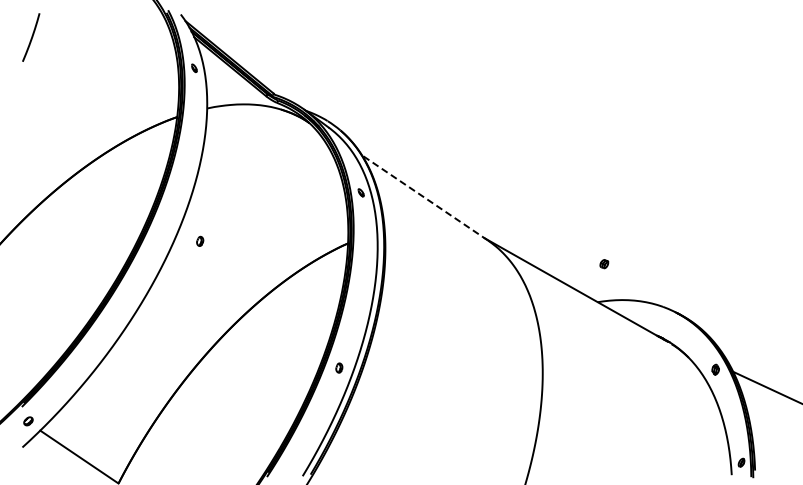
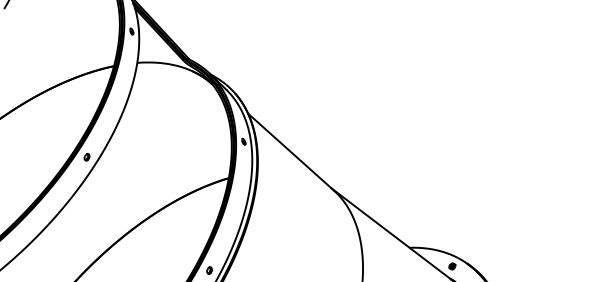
line: (424, 197) -> (290, 151), dashed -> solid
part: (200, 240) -> (87, 156), moved
part: (604, 264) -> (452, 266), moved

